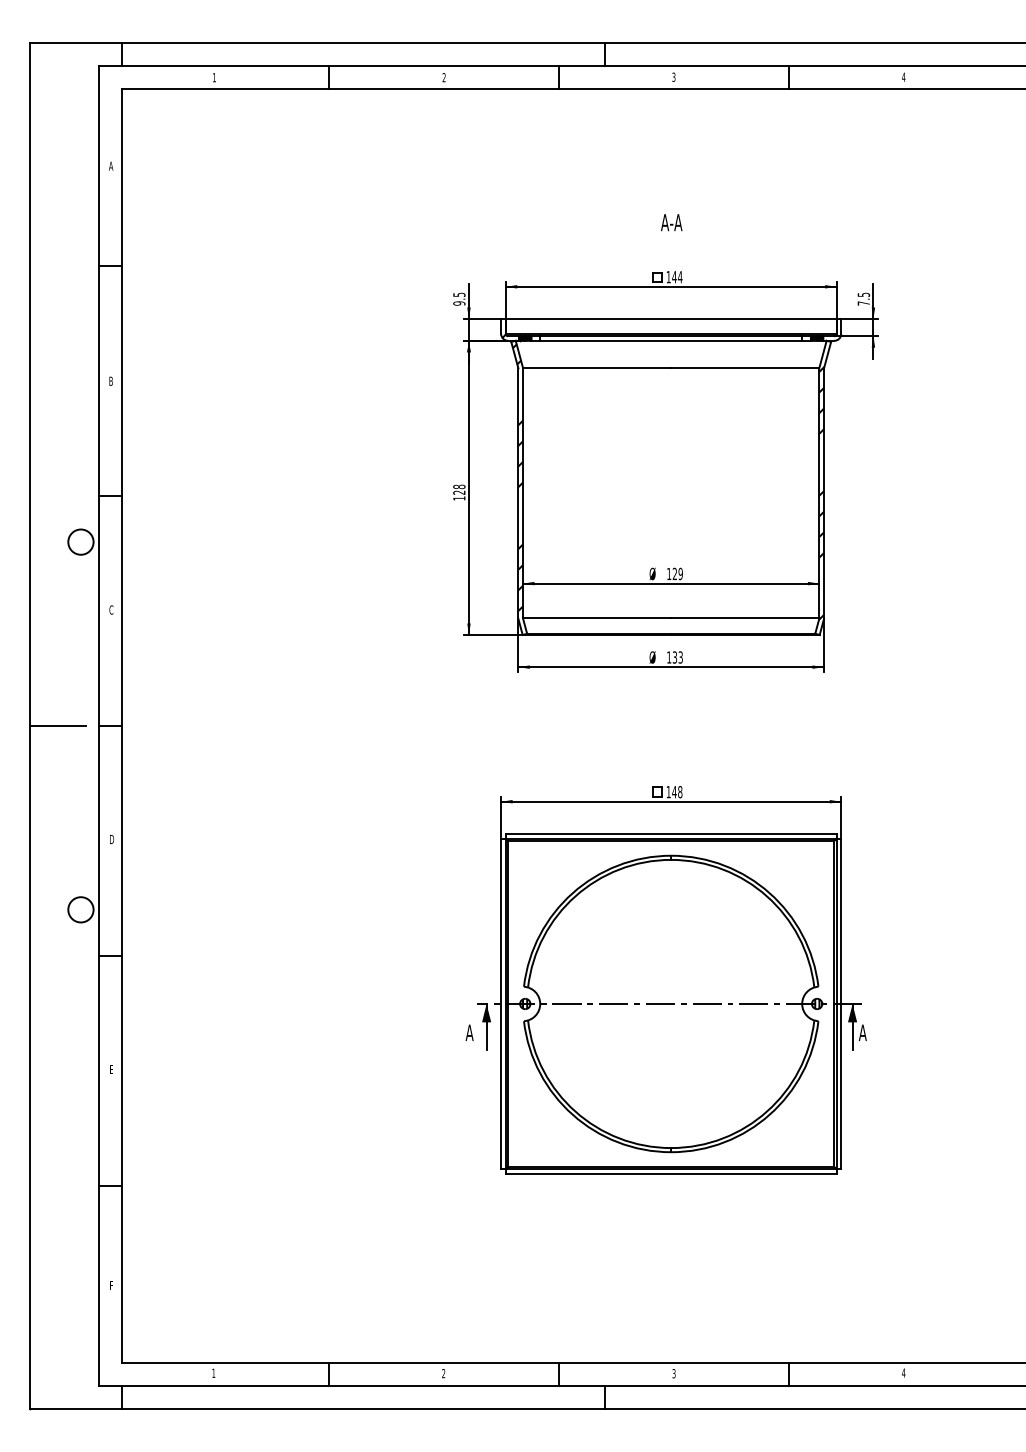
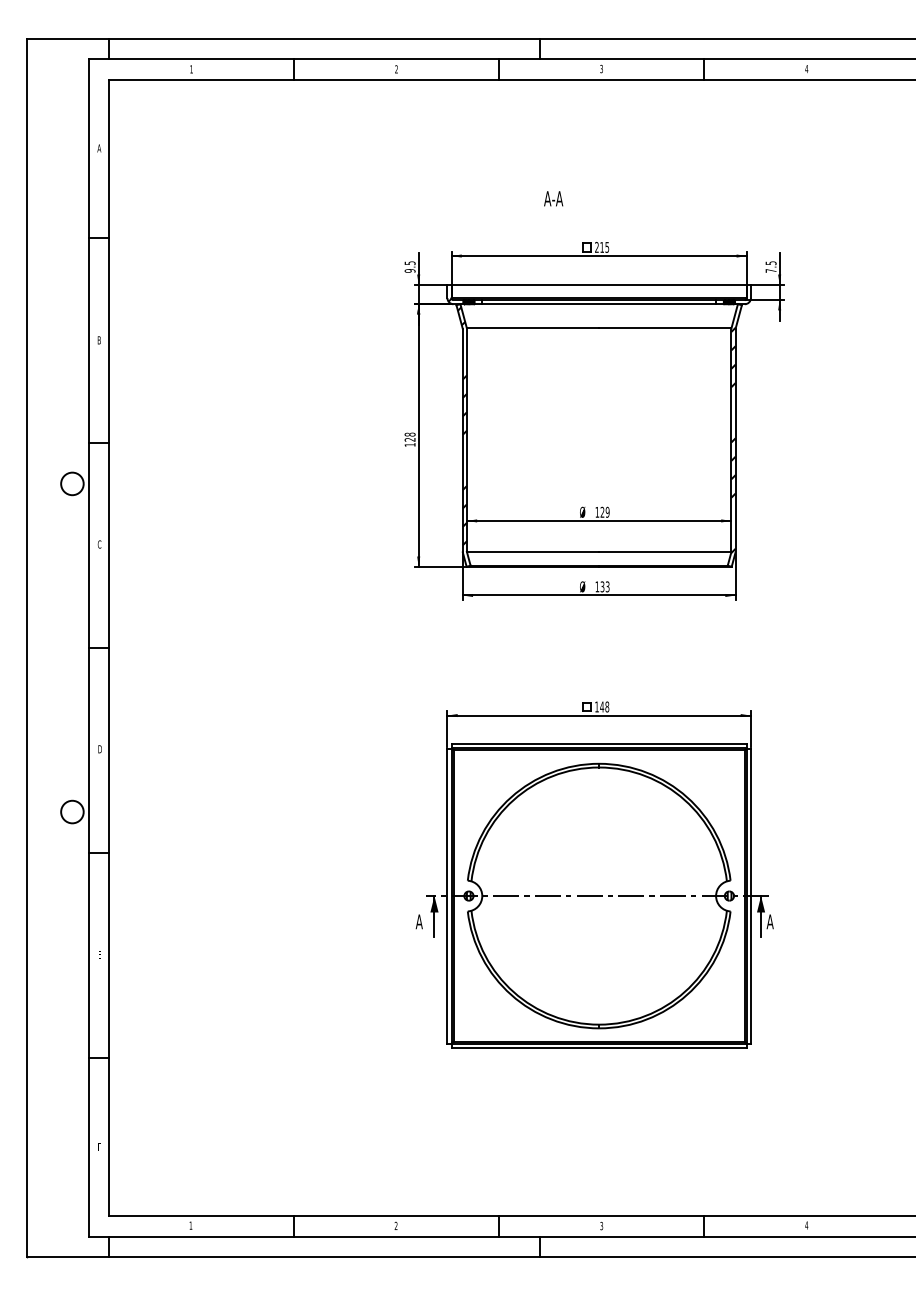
text: (671, 222) -> (553, 198), moved
text: (674, 276) -> (602, 246), 144 -> 215
line: (57, 726) -> (51, 648), removed

